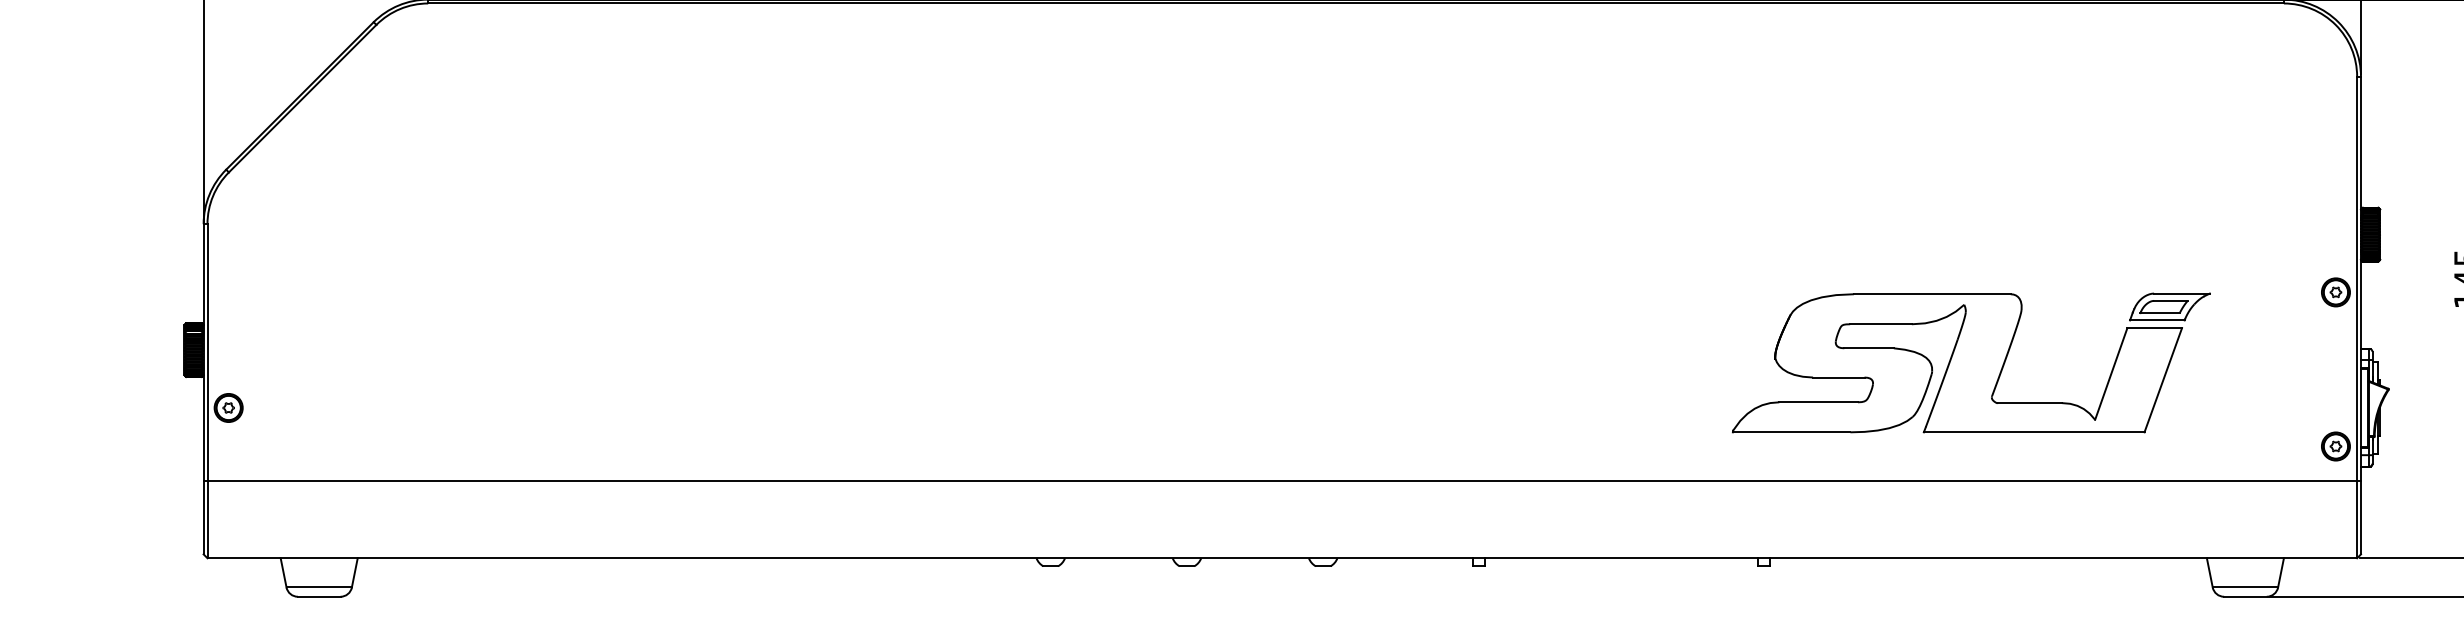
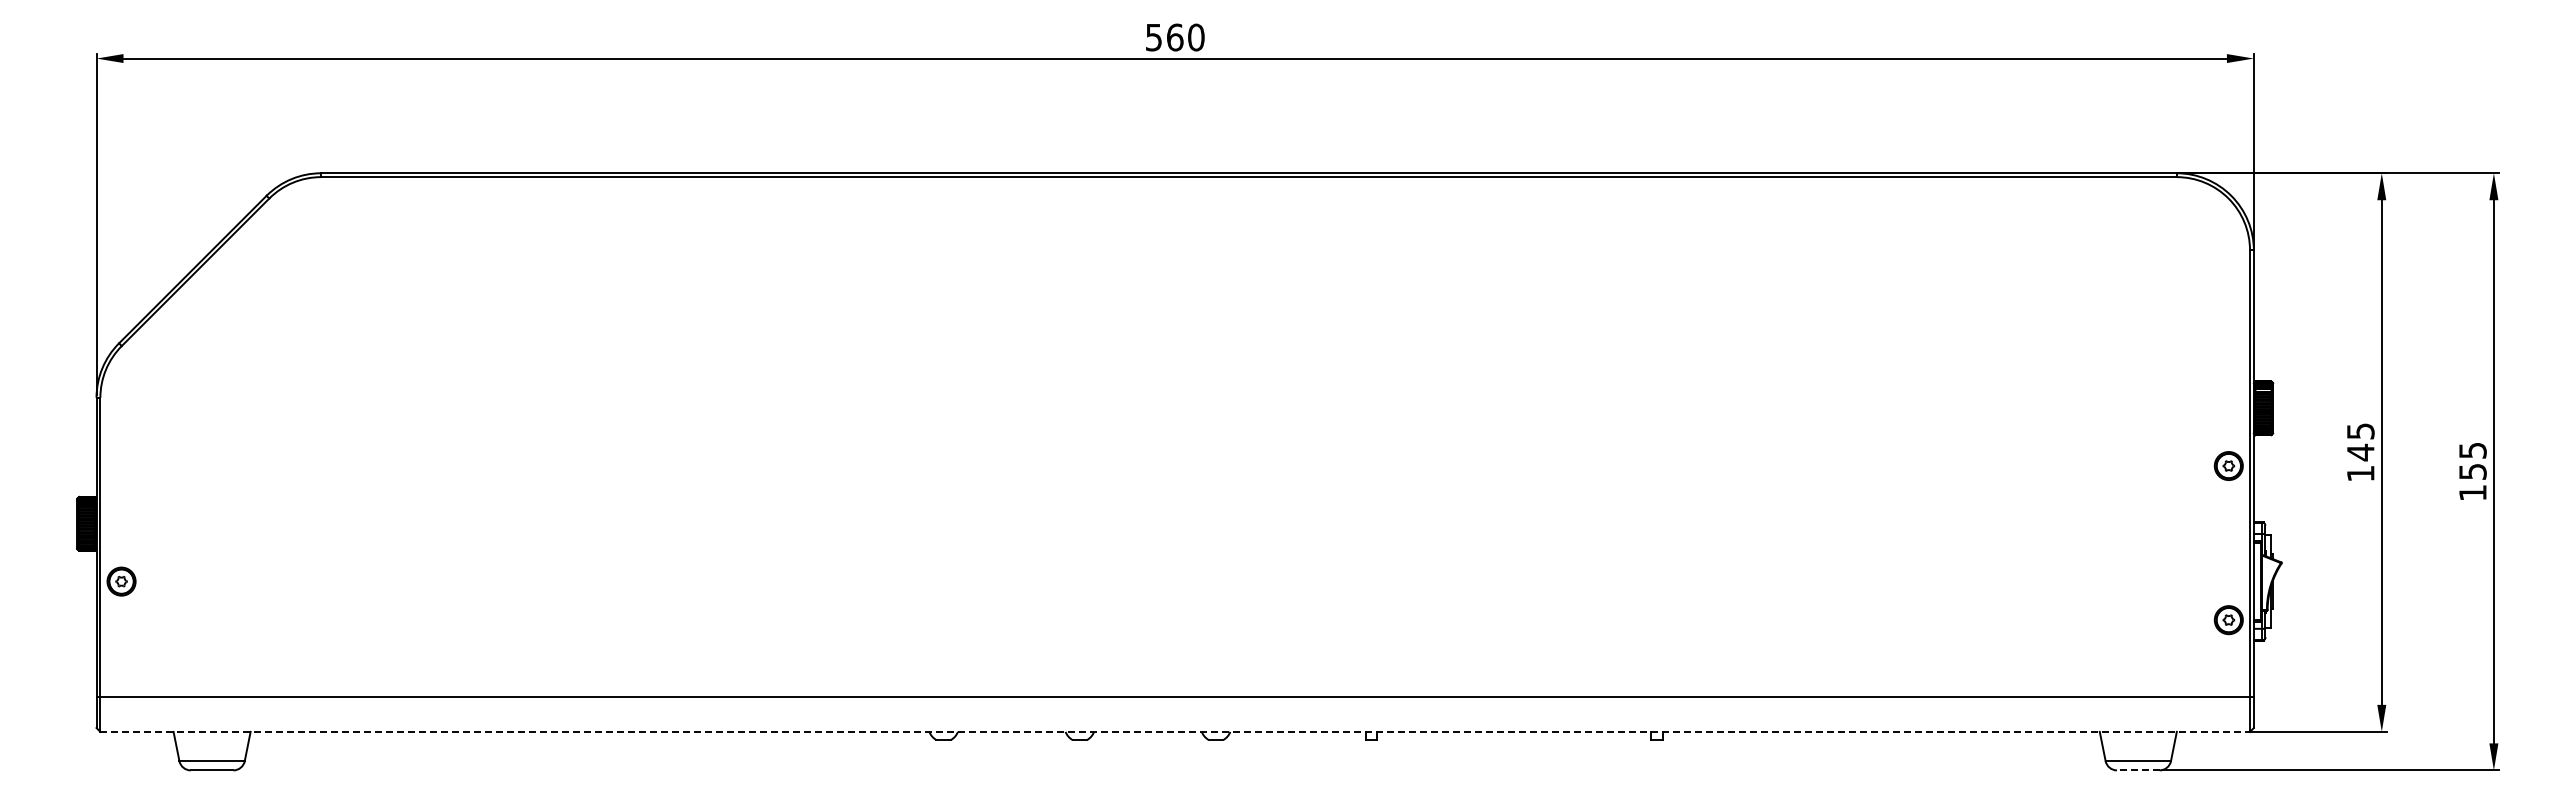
part: (1970, 362) -> (1863, 536), removed
line: (1281, 480) -> (1174, 696), moved
line: (1282, 557) -> (1175, 731), solid -> dashed
line: (2244, 596) -> (2137, 770), solid -> dashed

